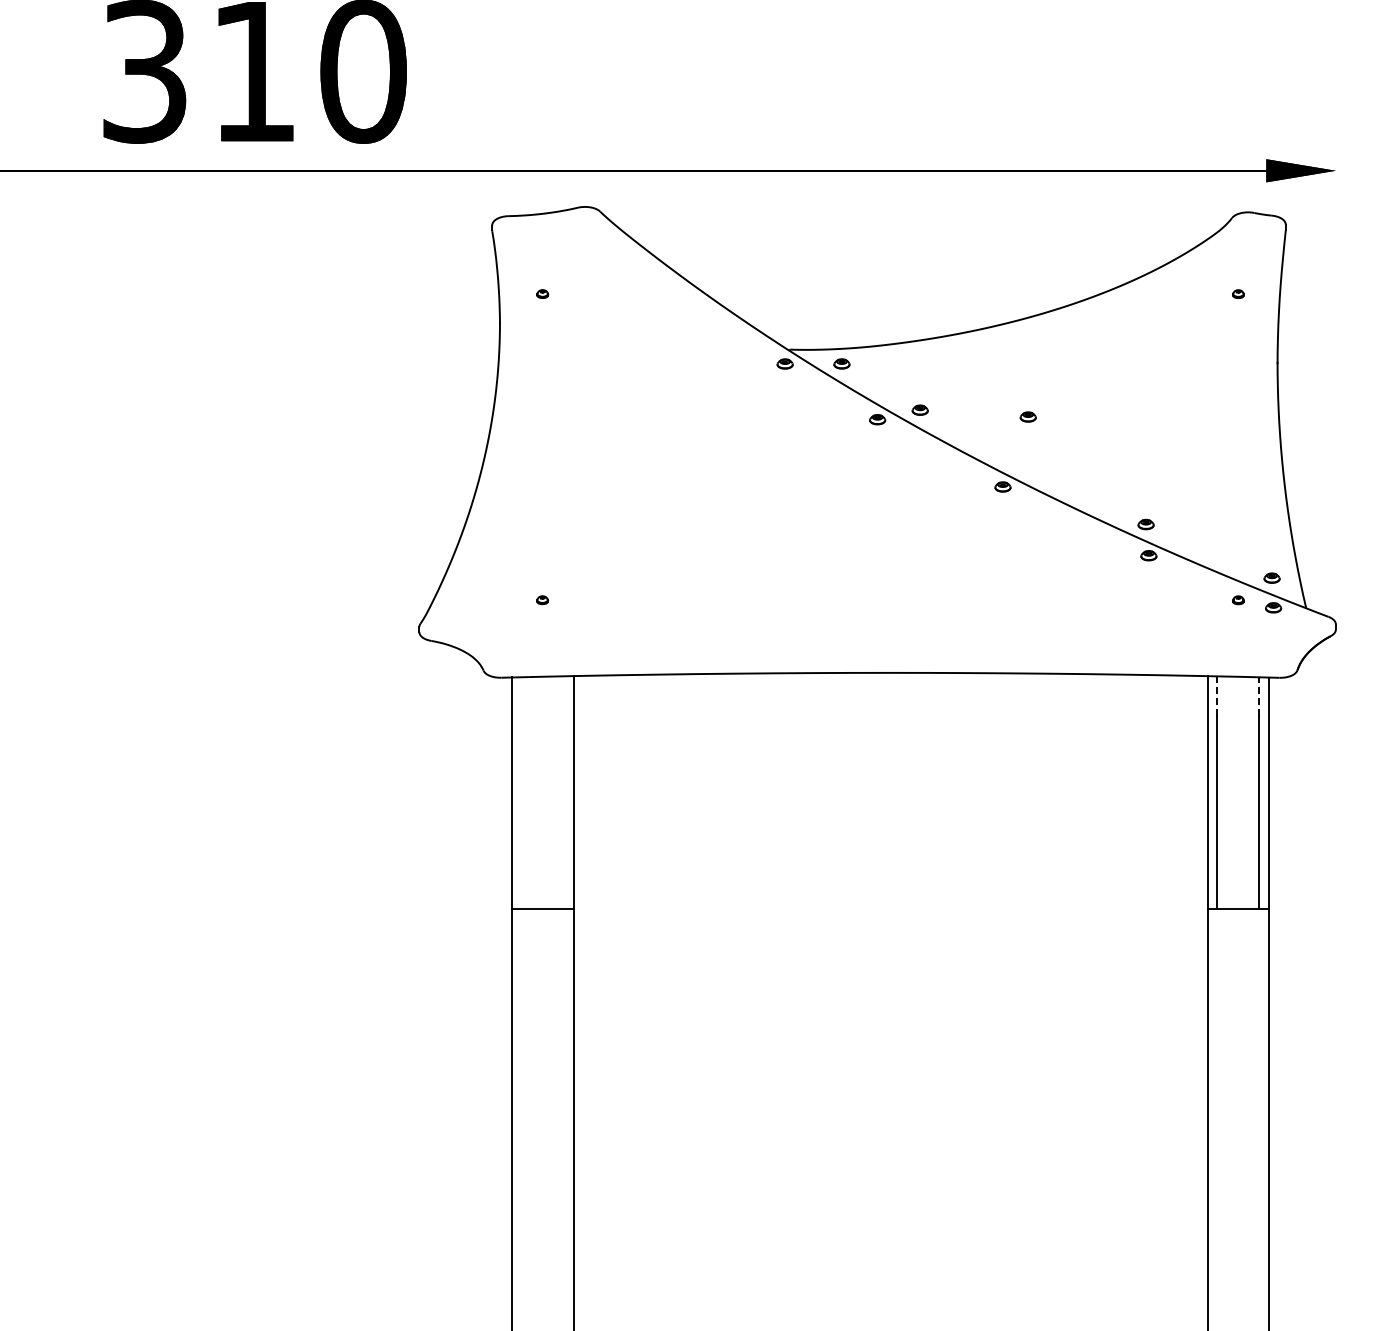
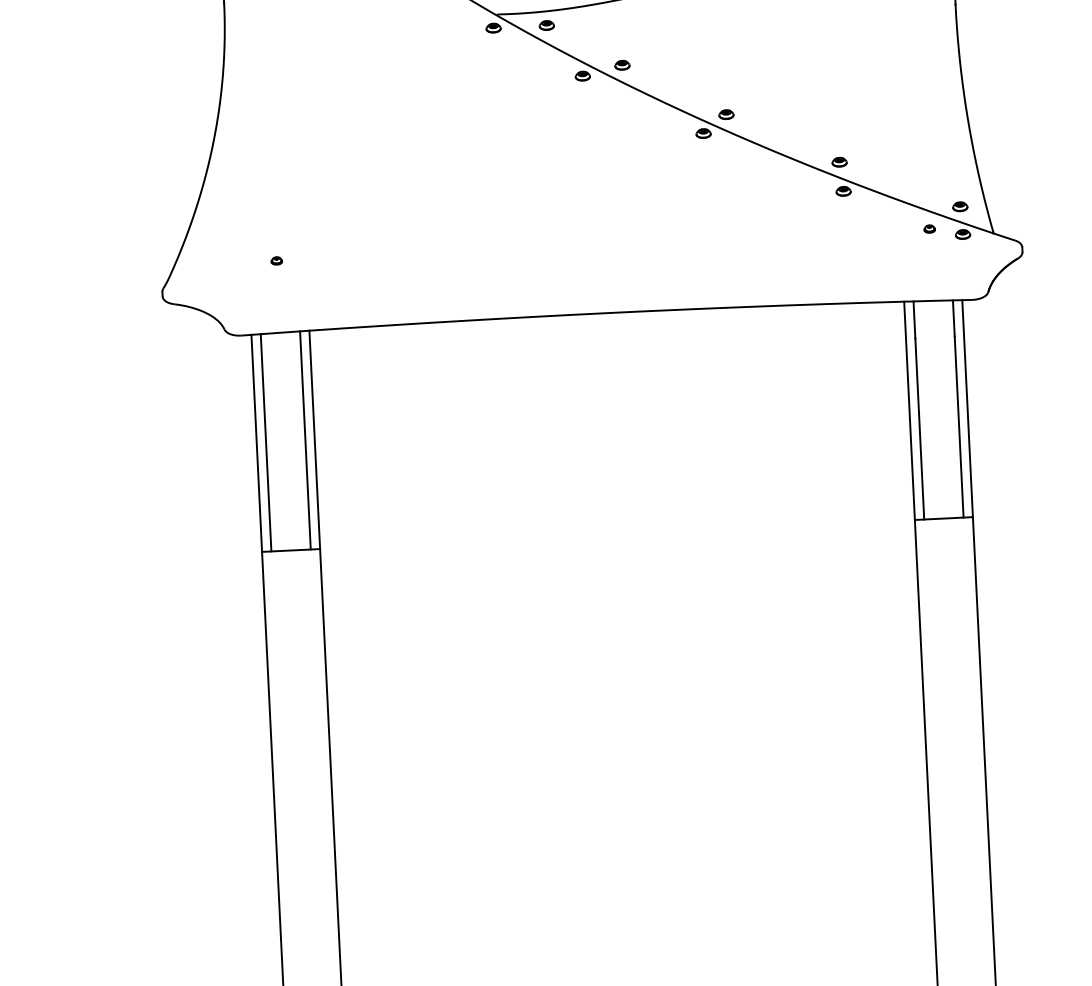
part: (1027, 416) -> (725, 114), moved
line: (1217, 696) -> (914, 320), dashed -> solid
line: (1259, 696) -> (953, 318), dashed -> solid
line: (521, 792) -> (265, 442), added
line: (563, 792) -> (305, 440), added

